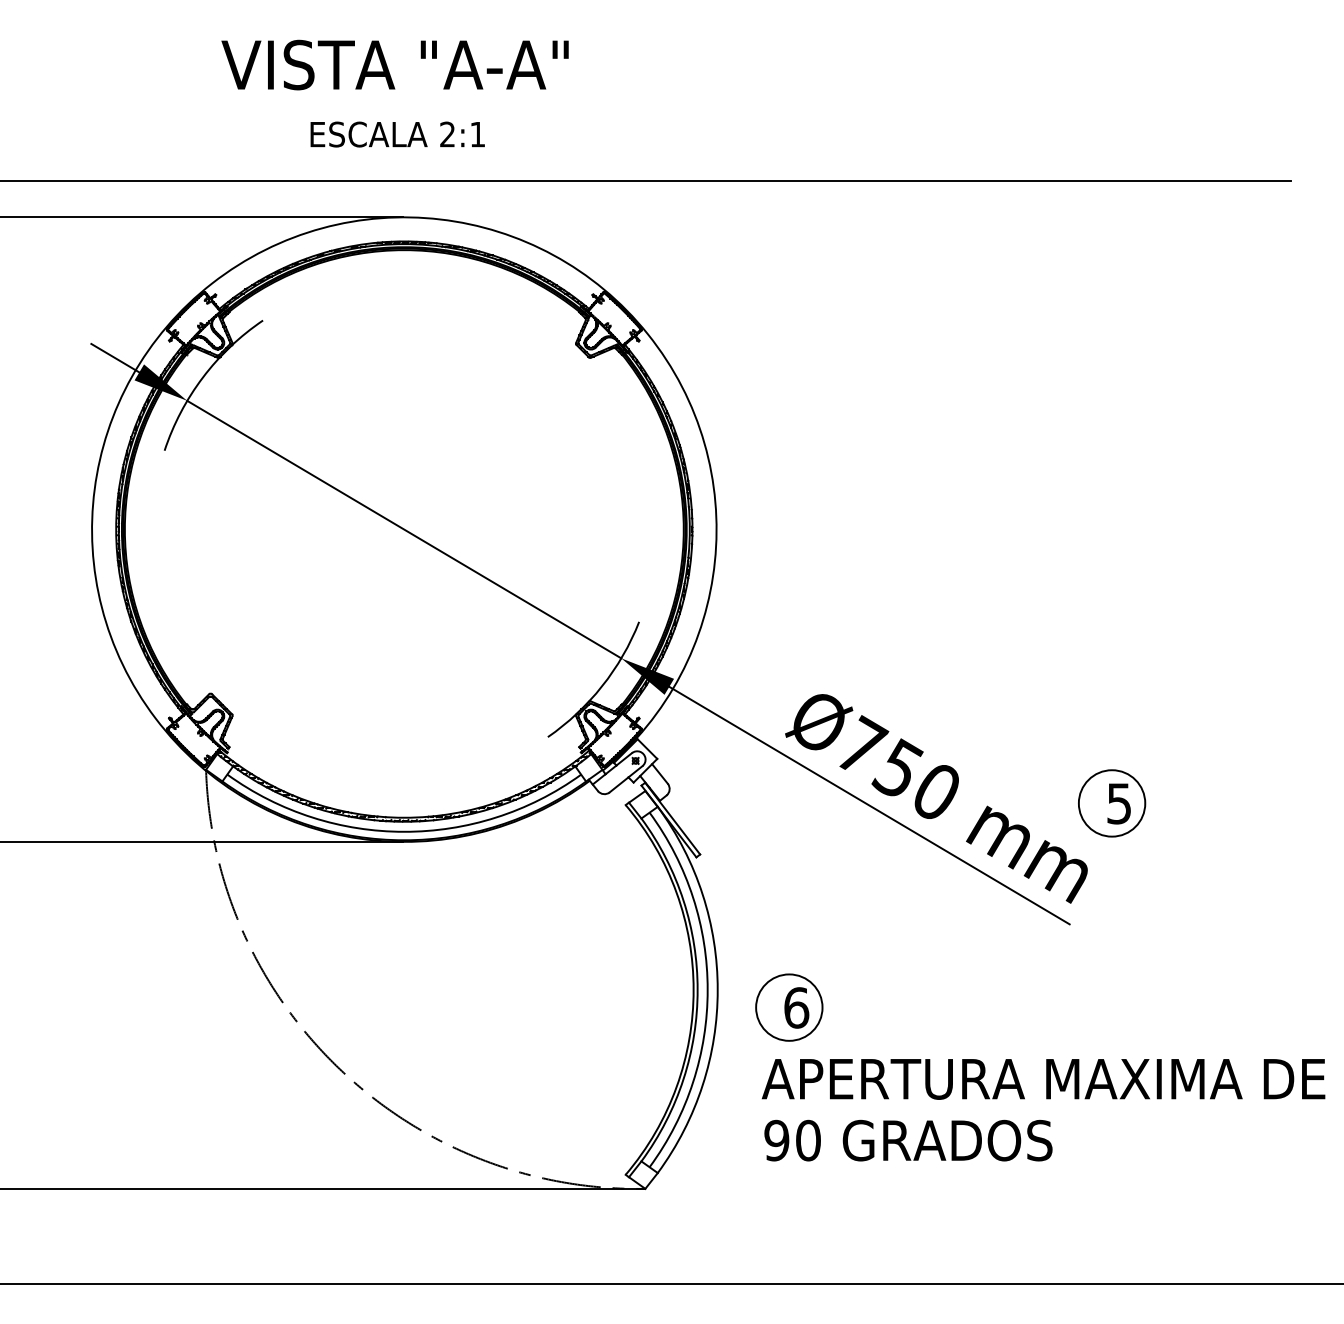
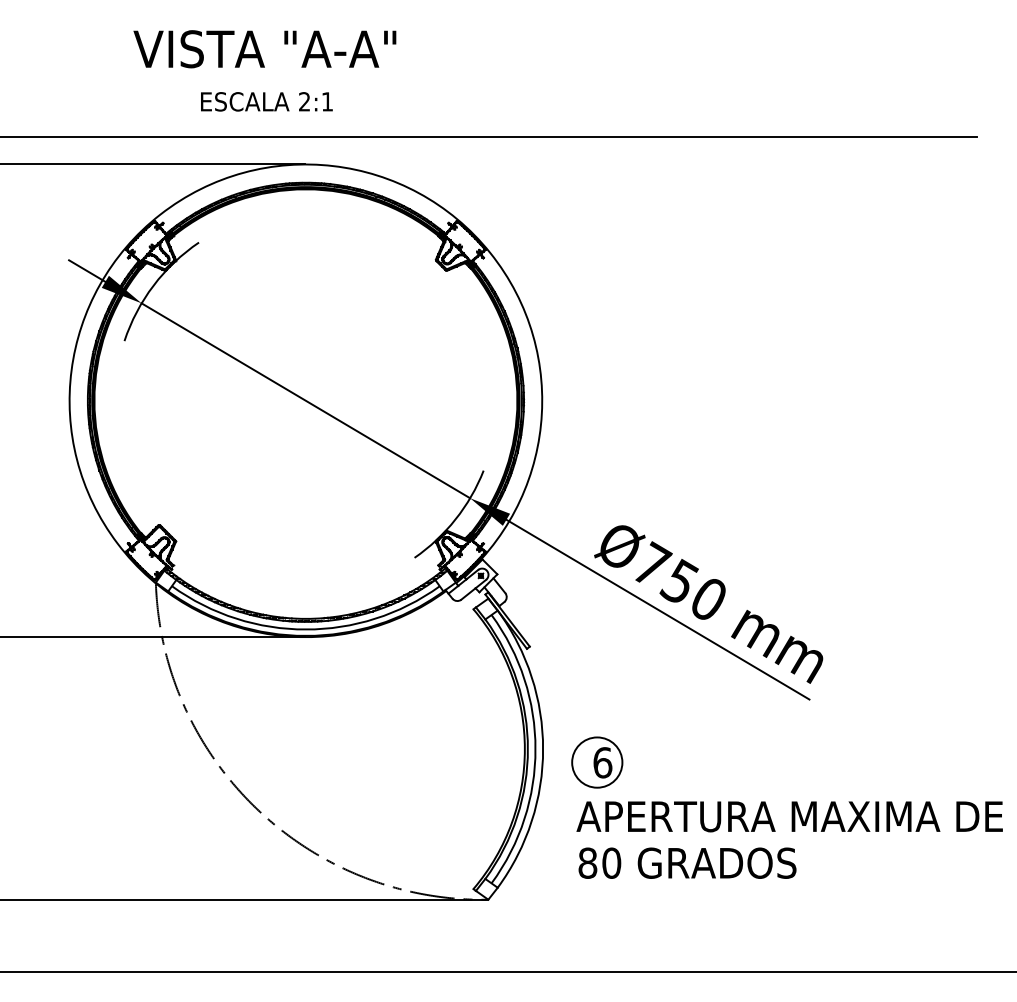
text: (394, 93) -> (264, 70), moved
part: (1112, 803) -> (841, 608), removed
text: (776, 1140) -> (587, 863), 90 -> 80

